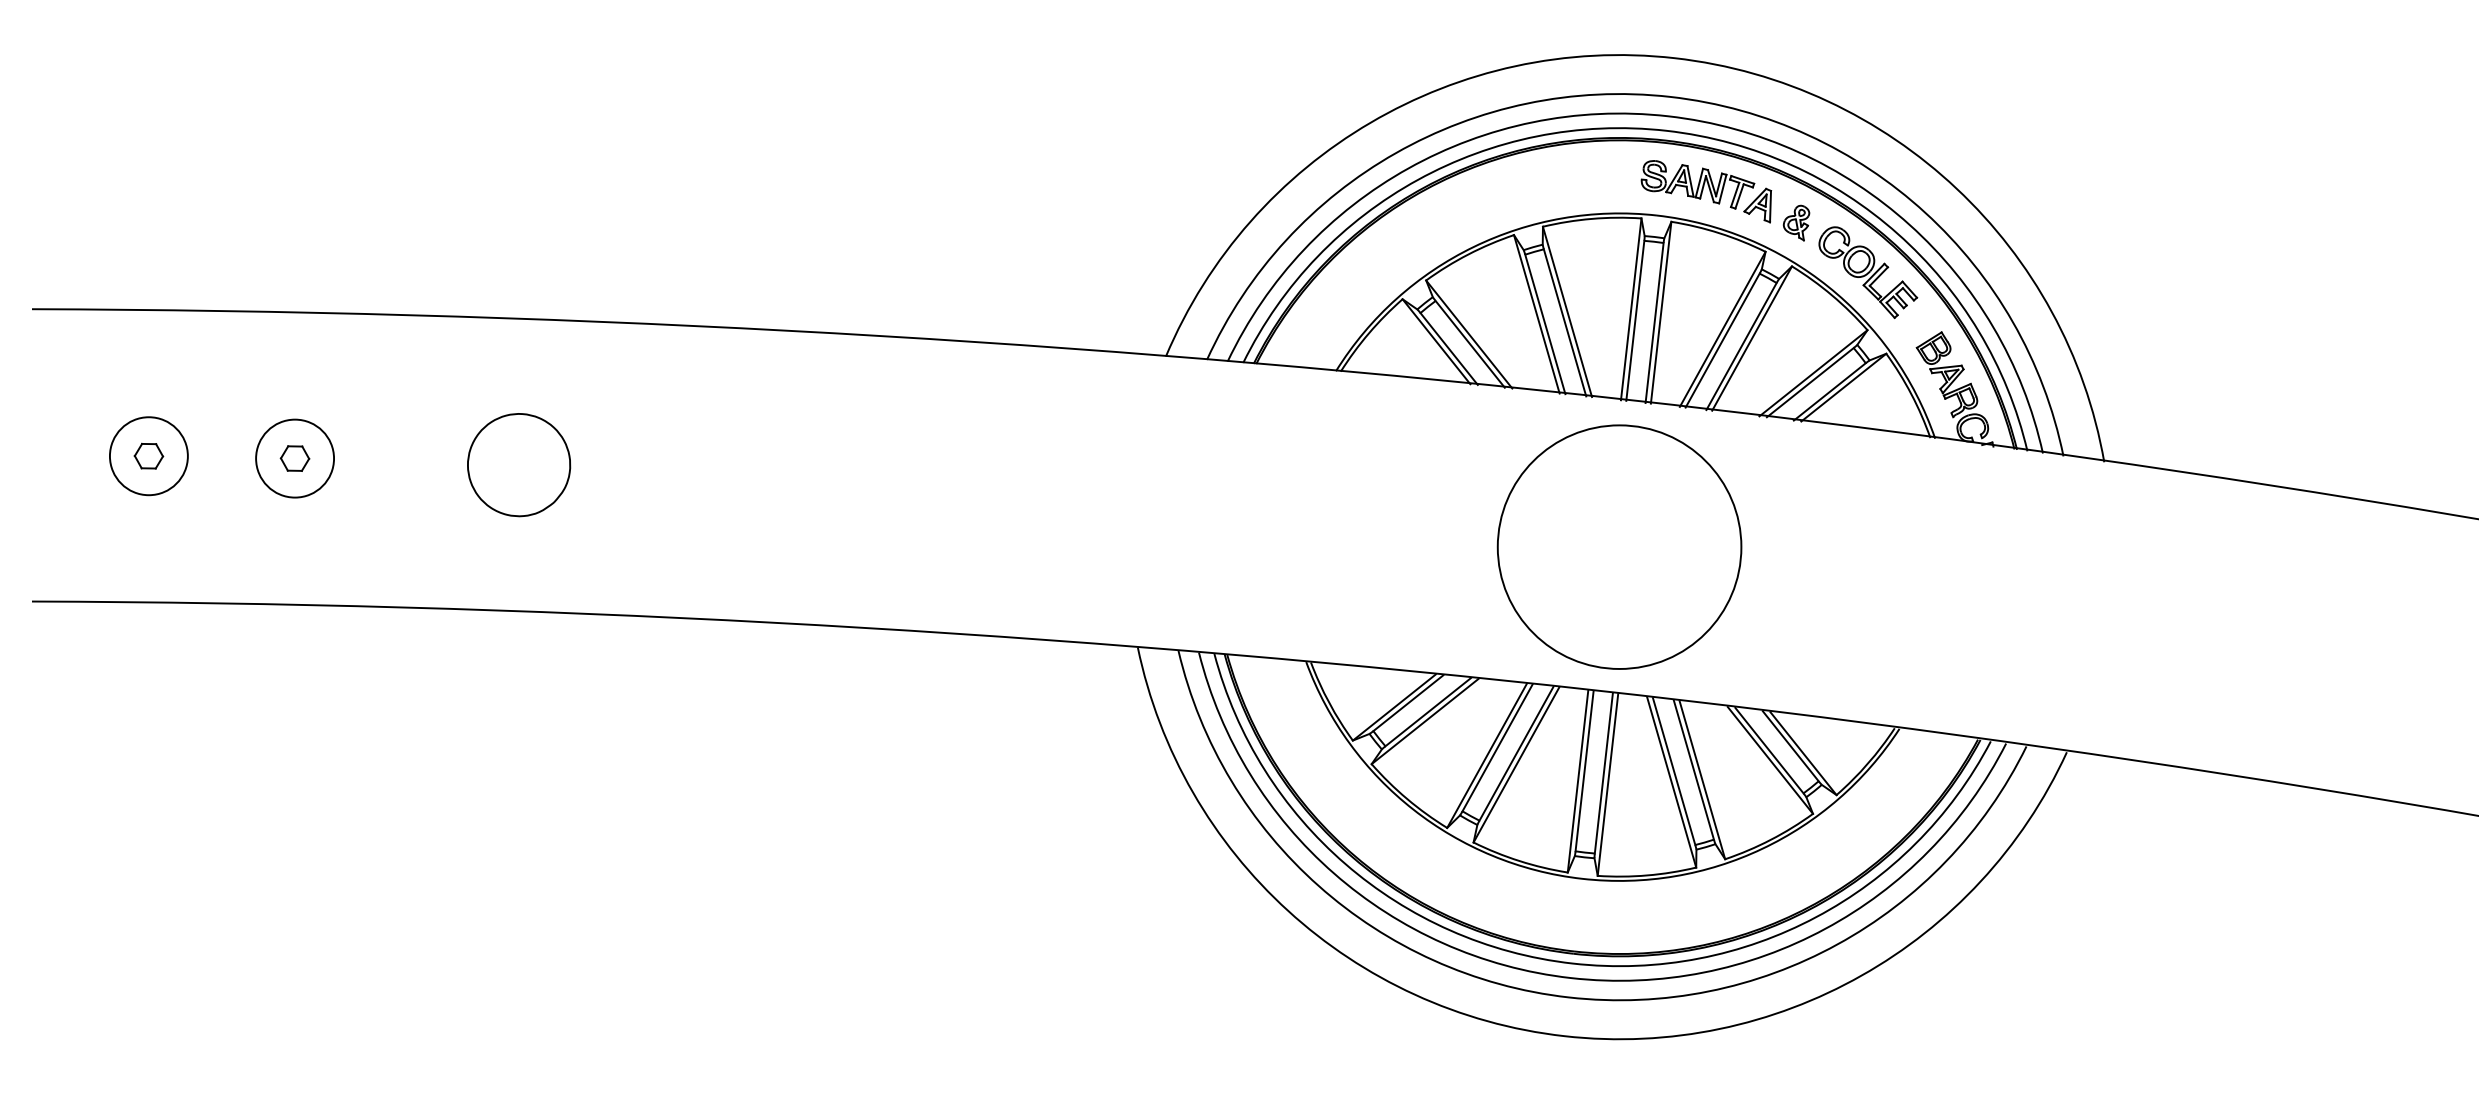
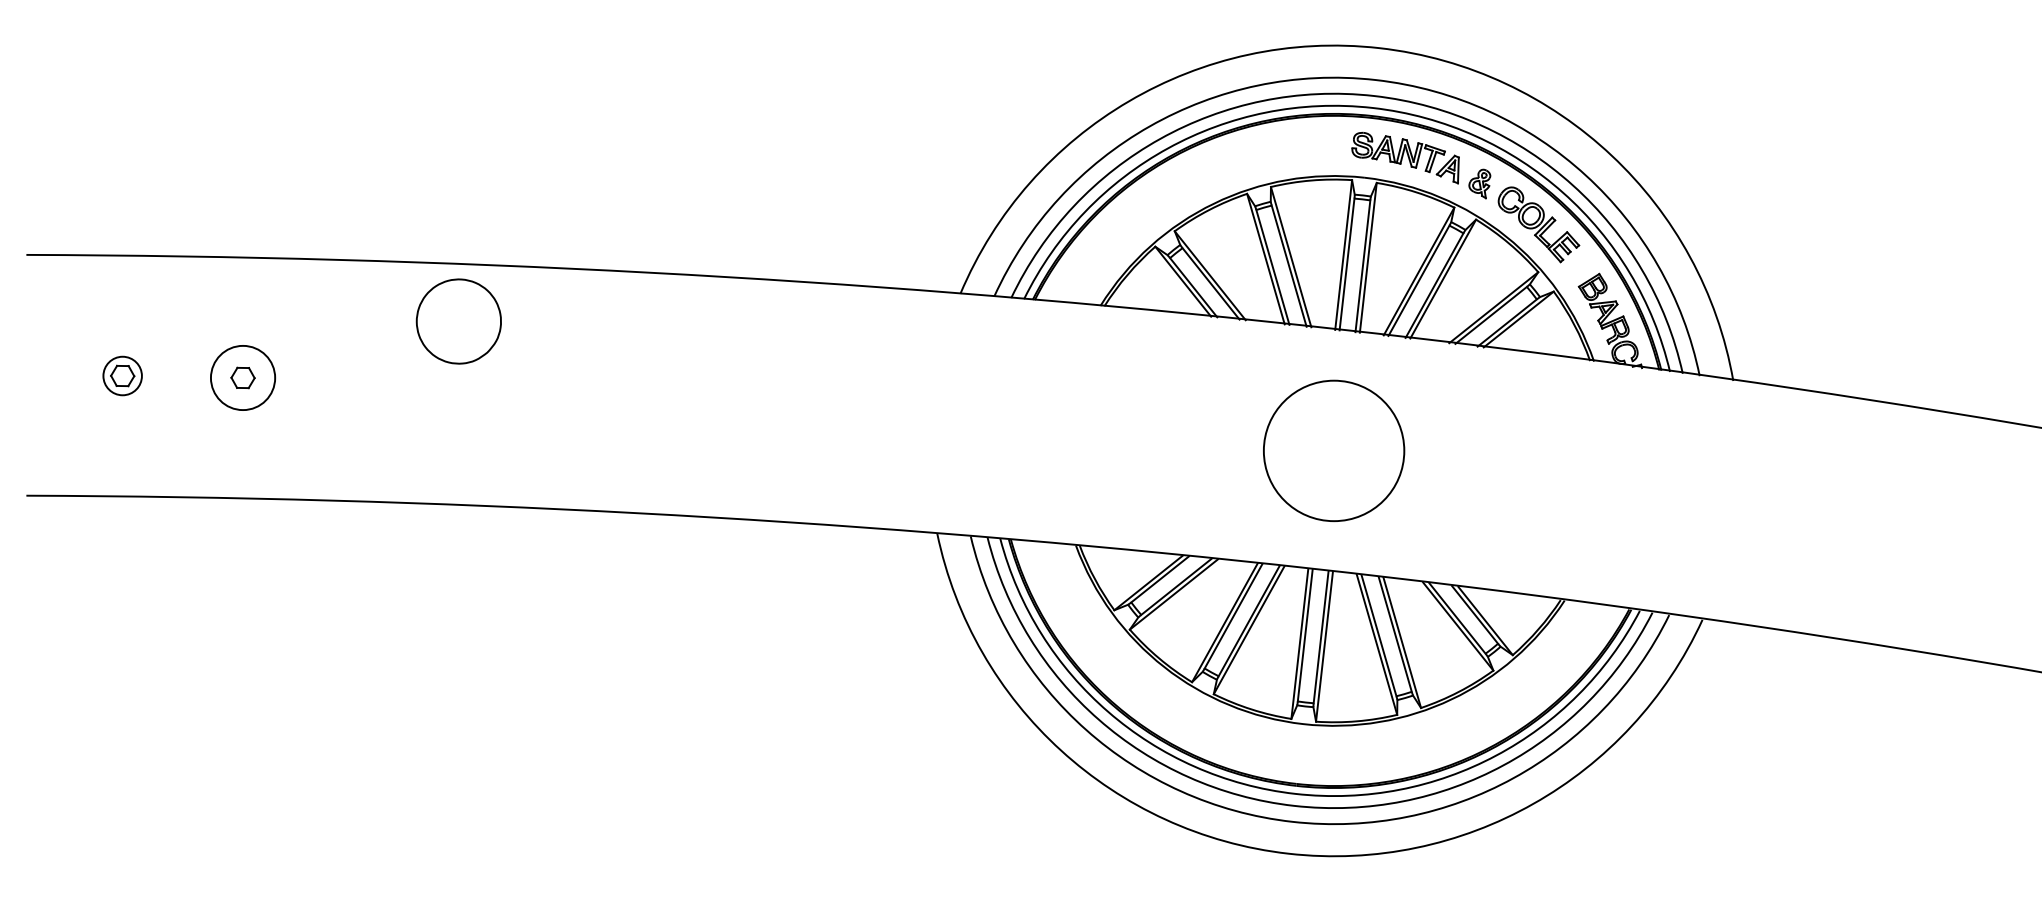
circle: (148, 456) -> (122, 376), size x0.6
part: (519, 465) -> (459, 321), moved
circle: (1619, 546) -> (1334, 450), size x0.7

